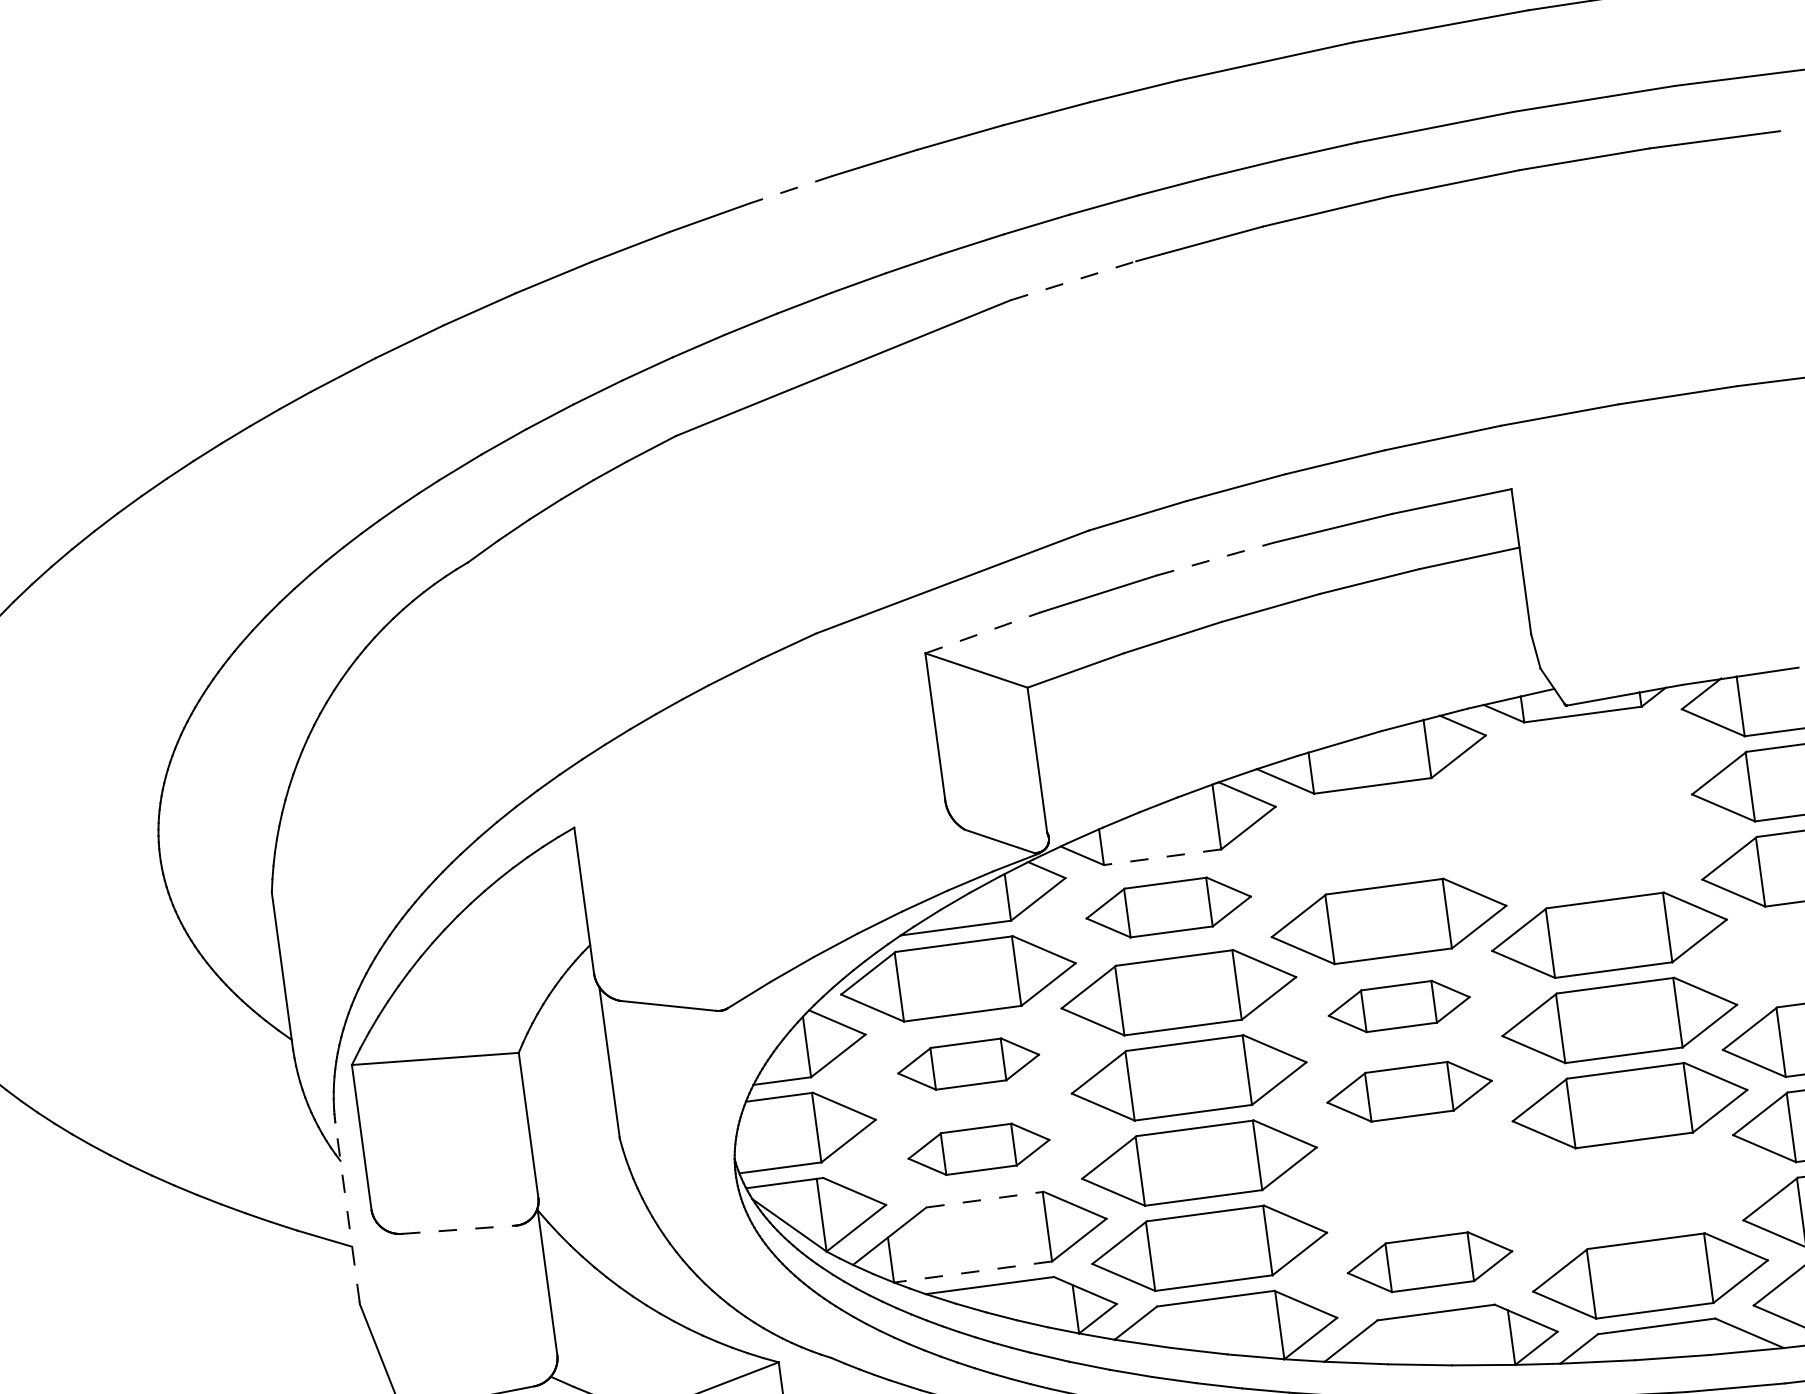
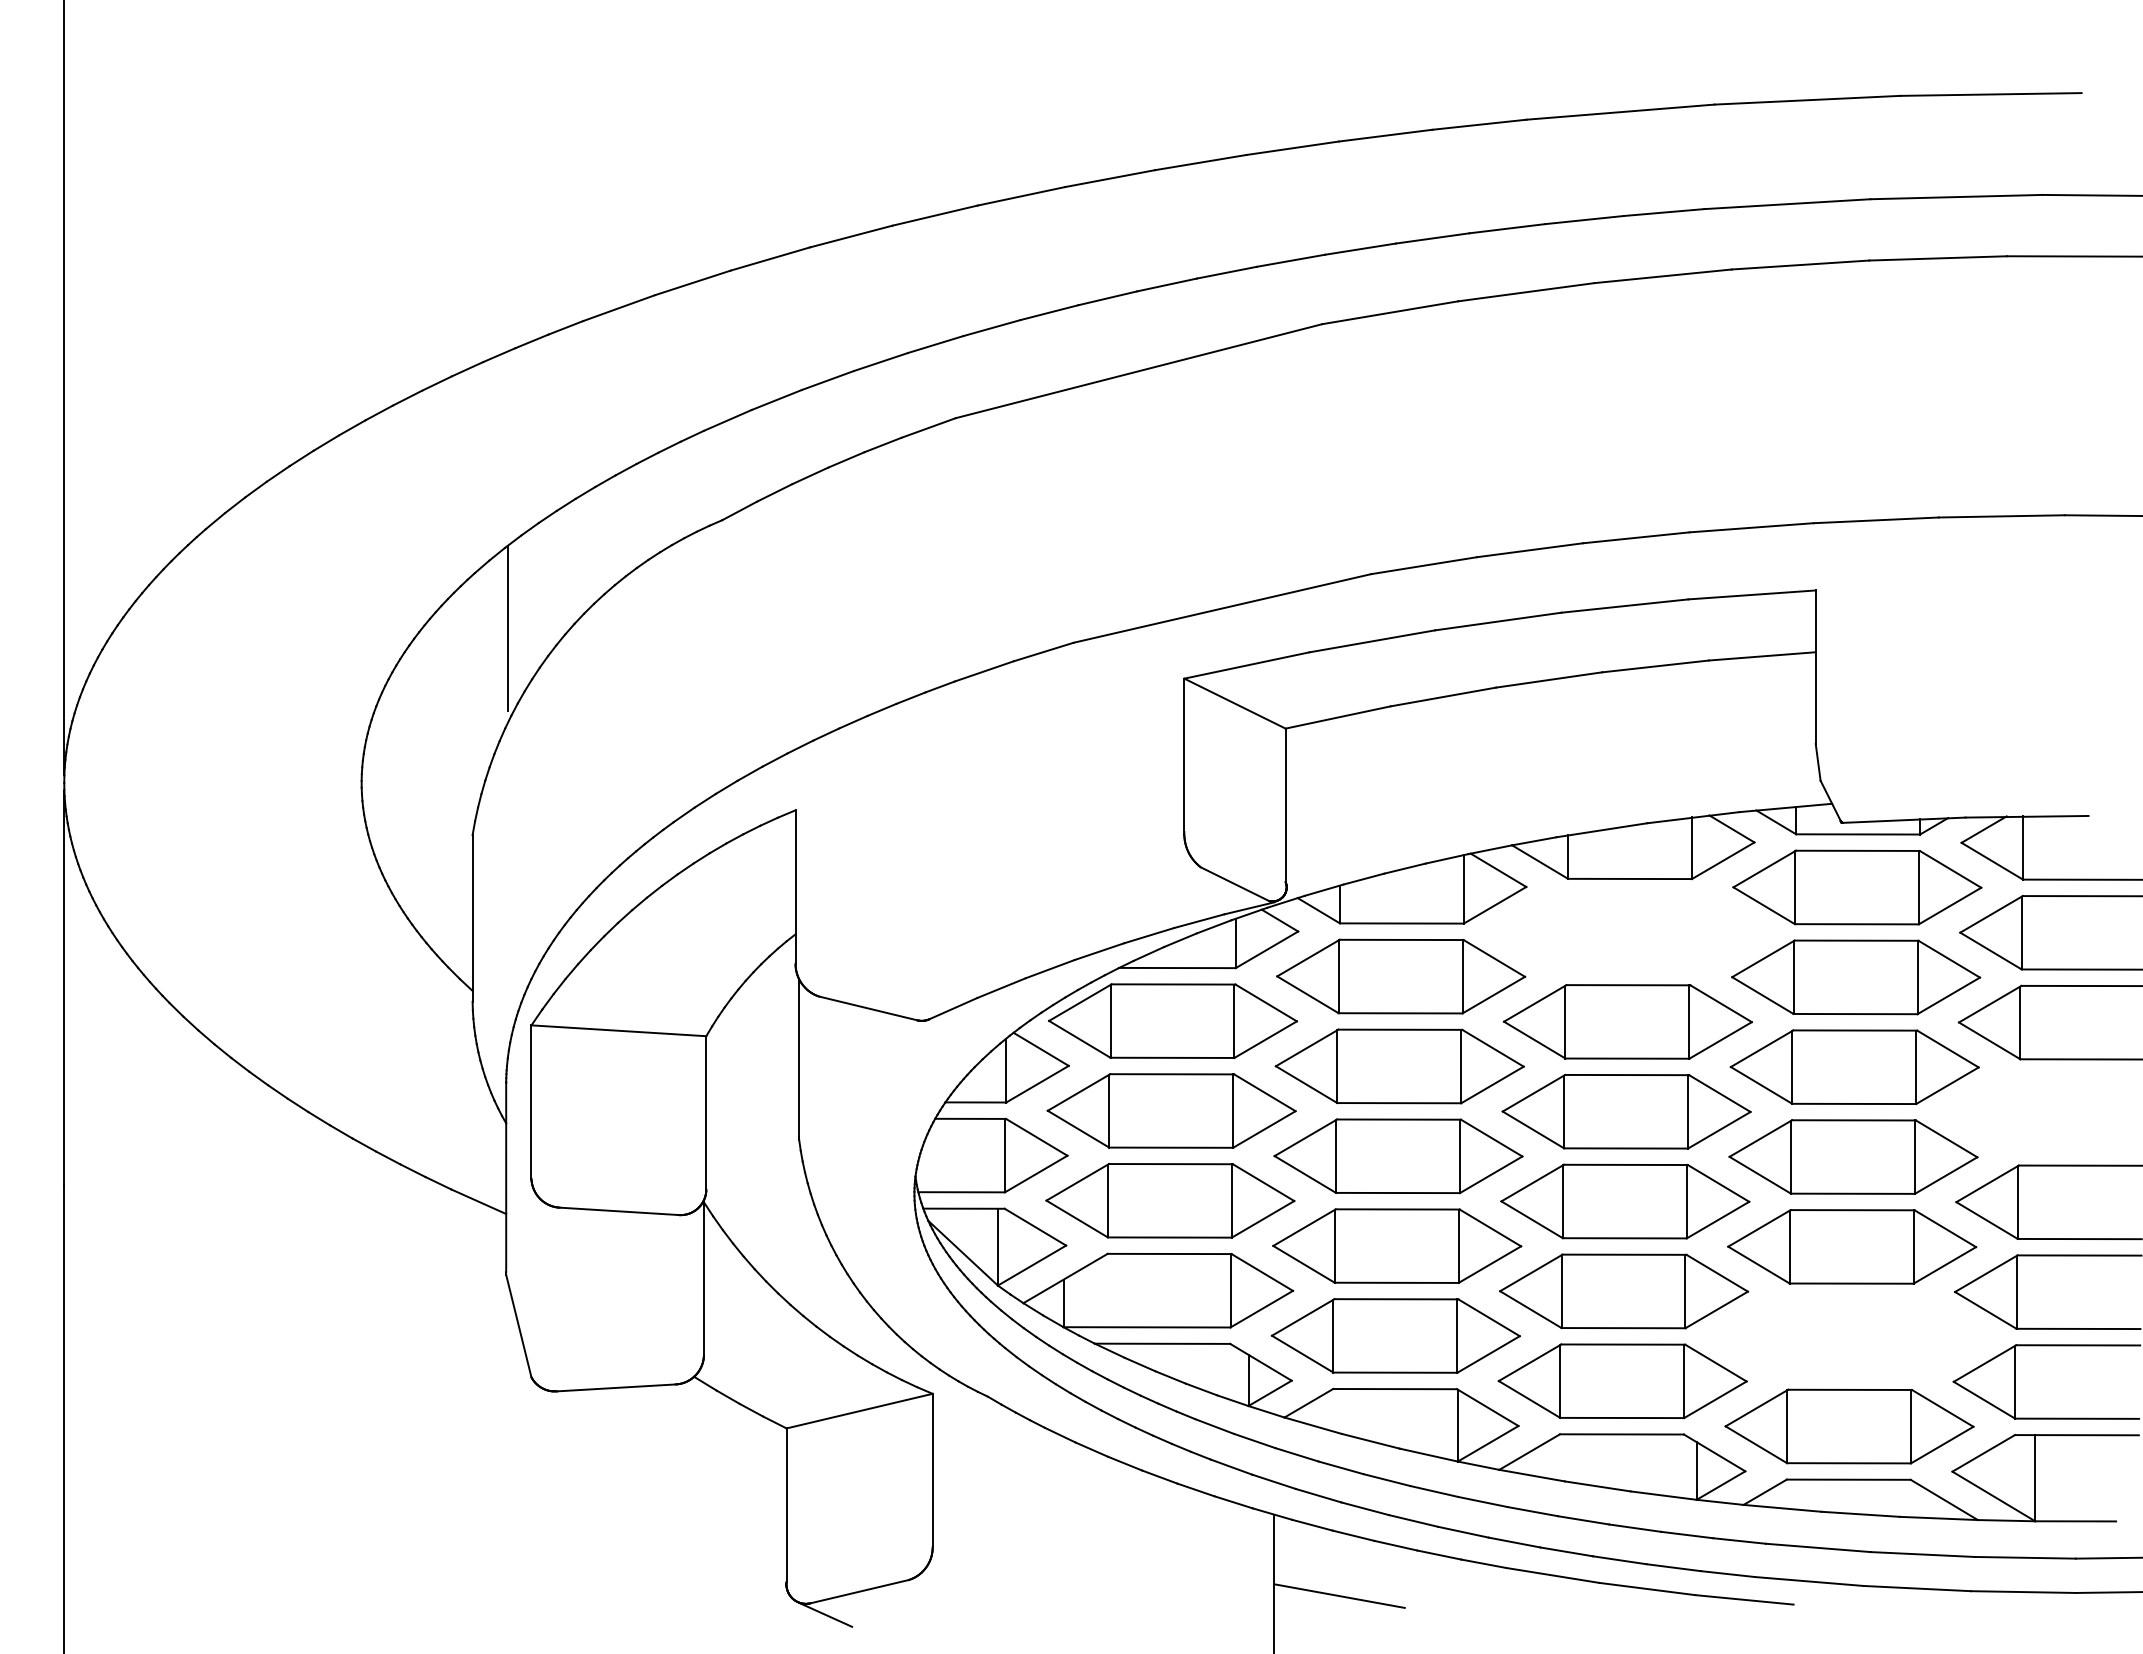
line: (791, 189) -> (1110, 178), dashed -> solid
line: (1073, 280) -> (1390, 312), dashed -> solid
line: (1215, 559) -> (1498, 621), dashed -> solid
line: (982, 632) -> (1246, 665), dashed -> solid
line: (278, 691) -> (507, 627), added
part: (1589, 764) -> (1857, 887), added
part: (1599, 850) -> (1856, 977), added
line: (1162, 857) -> (1401, 923), dashed -> solid
part: (1168, 907) -> (1401, 976), size x1.43
part: (1399, 1006) -> (1626, 1111), size x1.67
part: (968, 1063) -> (1171, 1110), size x1.67
part: (1409, 1091) -> (1625, 1201), size x1.43
part: (979, 1148) -> (1170, 1200), size x1.67
part: (1420, 1176) -> (1624, 1291), added
line: (984, 1199) -> (1169, 1253), dashed -> solid
line: (347, 1212) -> (506, 1177), dashed -> solid
line: (459, 1229) -> (619, 1211), dashed -> solid
part: (1429, 1262) -> (1622, 1381), size x1.43
line: (972, 1272) -> (1146, 1327), dashed -> solid

